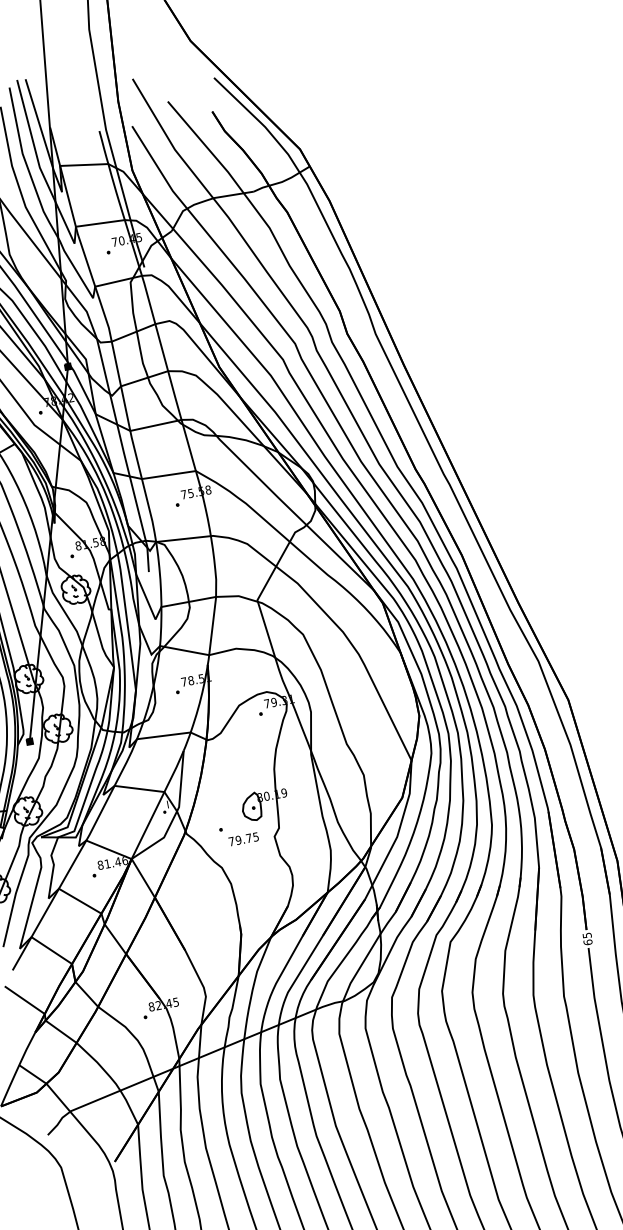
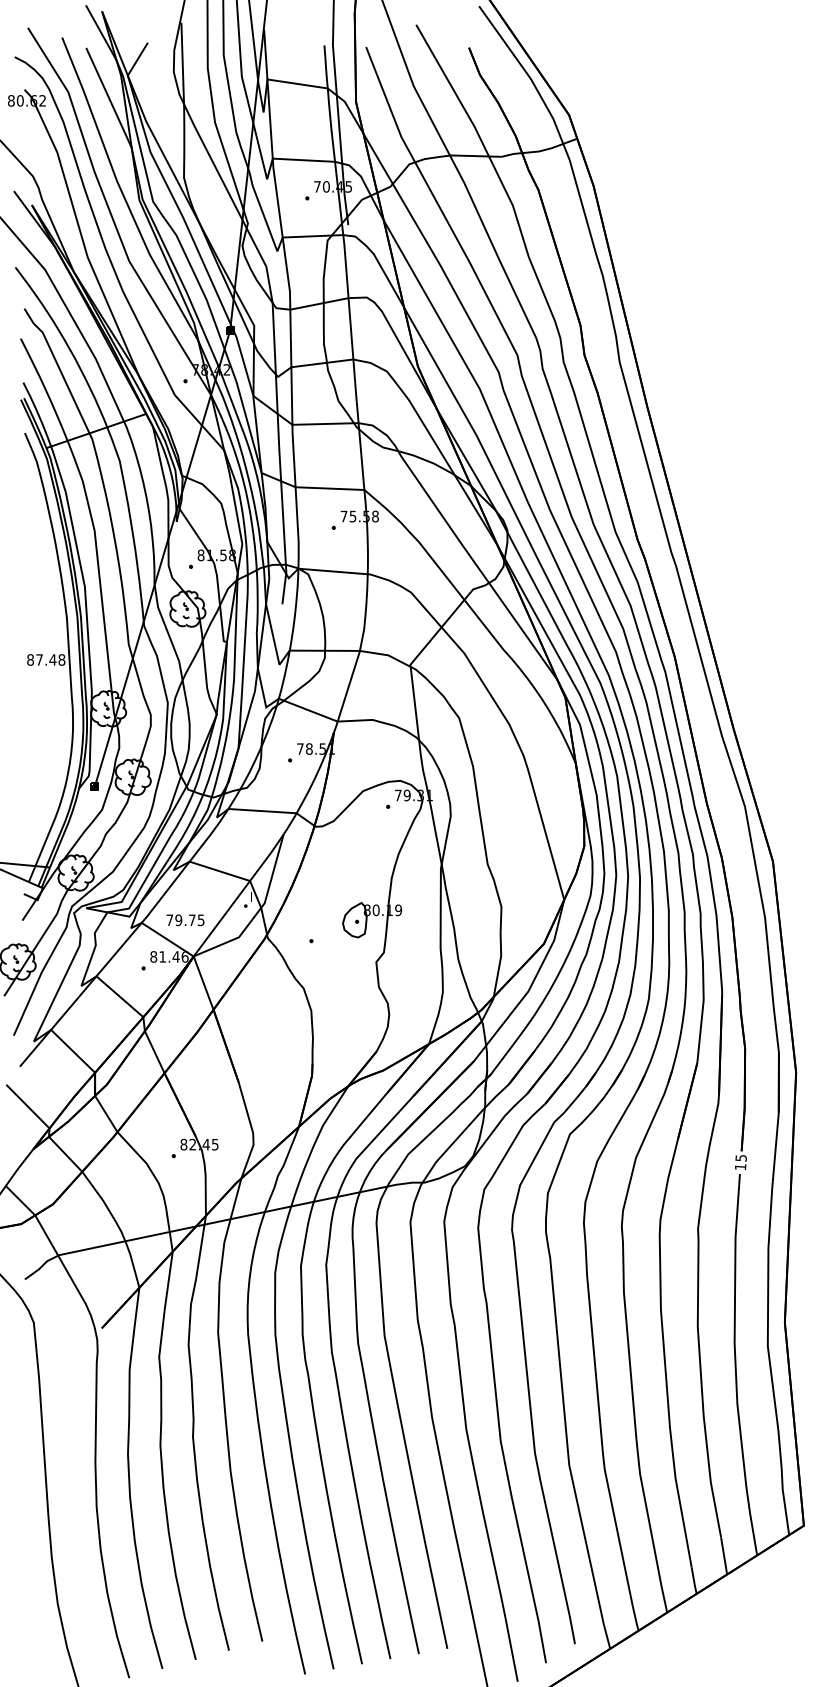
text: (243, 839) -> (185, 920), moved
text: (587, 942) -> (740, 1166), 65 -> 15

